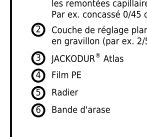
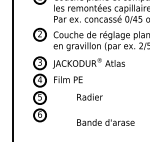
text: (64, 91) -> (89, 96), moved
text: (80, 109) -> (105, 122), moved

